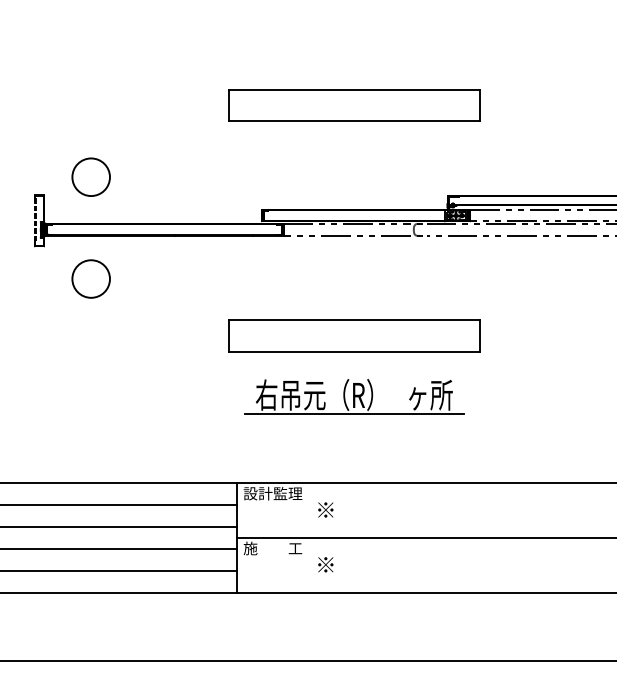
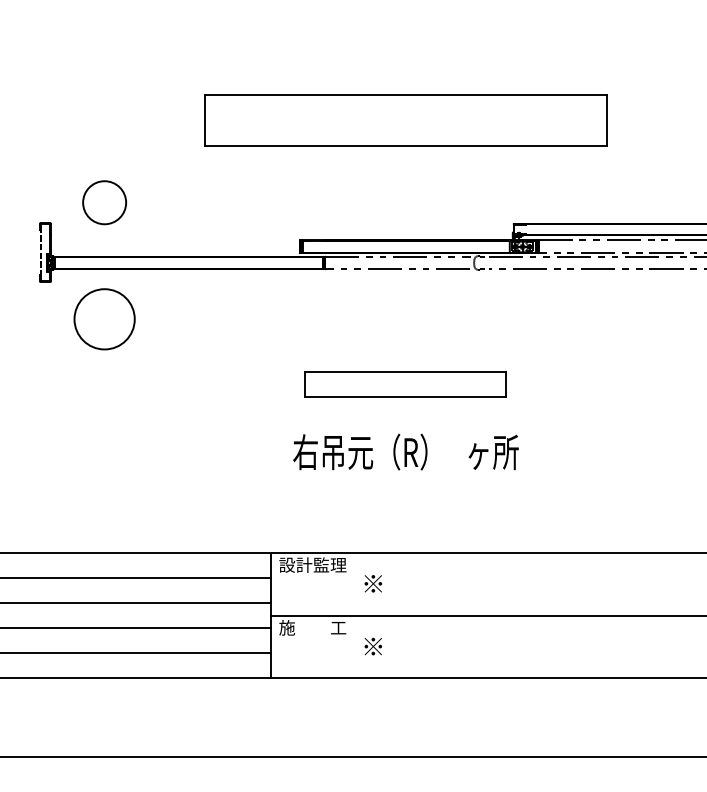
part: (353, 105) -> (405, 120), size x1.4
circle: (91, 278) -> (104, 318), size x1.4
part: (353, 335) -> (405, 384), size x0.7
line: (353, 414) -> (405, 474), removed

